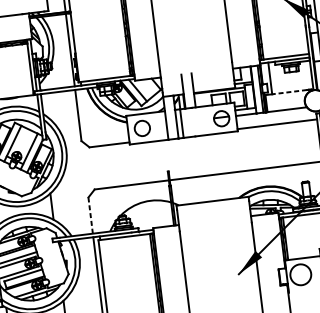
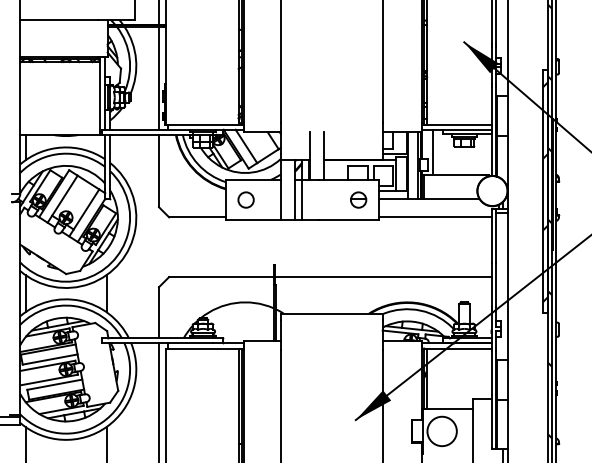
line: (289, 92) -> (457, 174), dashed -> solid
part: (221, 118) -> (358, 199), size x0.71
circle: (141, 128) -> (245, 199), size x0.71
line: (90, 215) -> (159, 312), dashed -> solid

